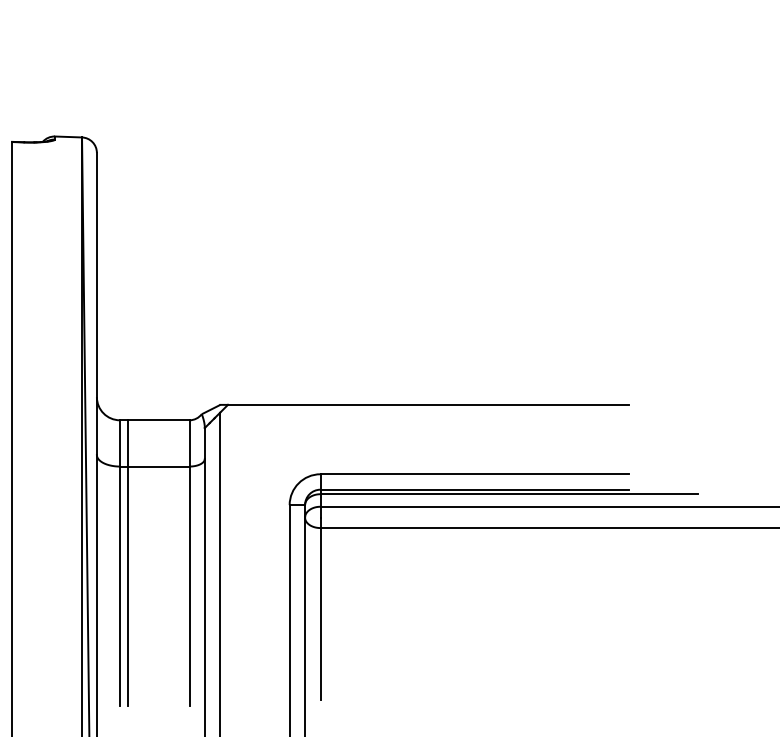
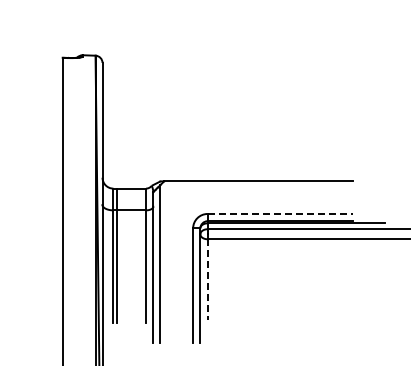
line: (475, 473) -> (280, 213), solid -> dashed
line: (320, 615) -> (207, 280), solid -> dashed

